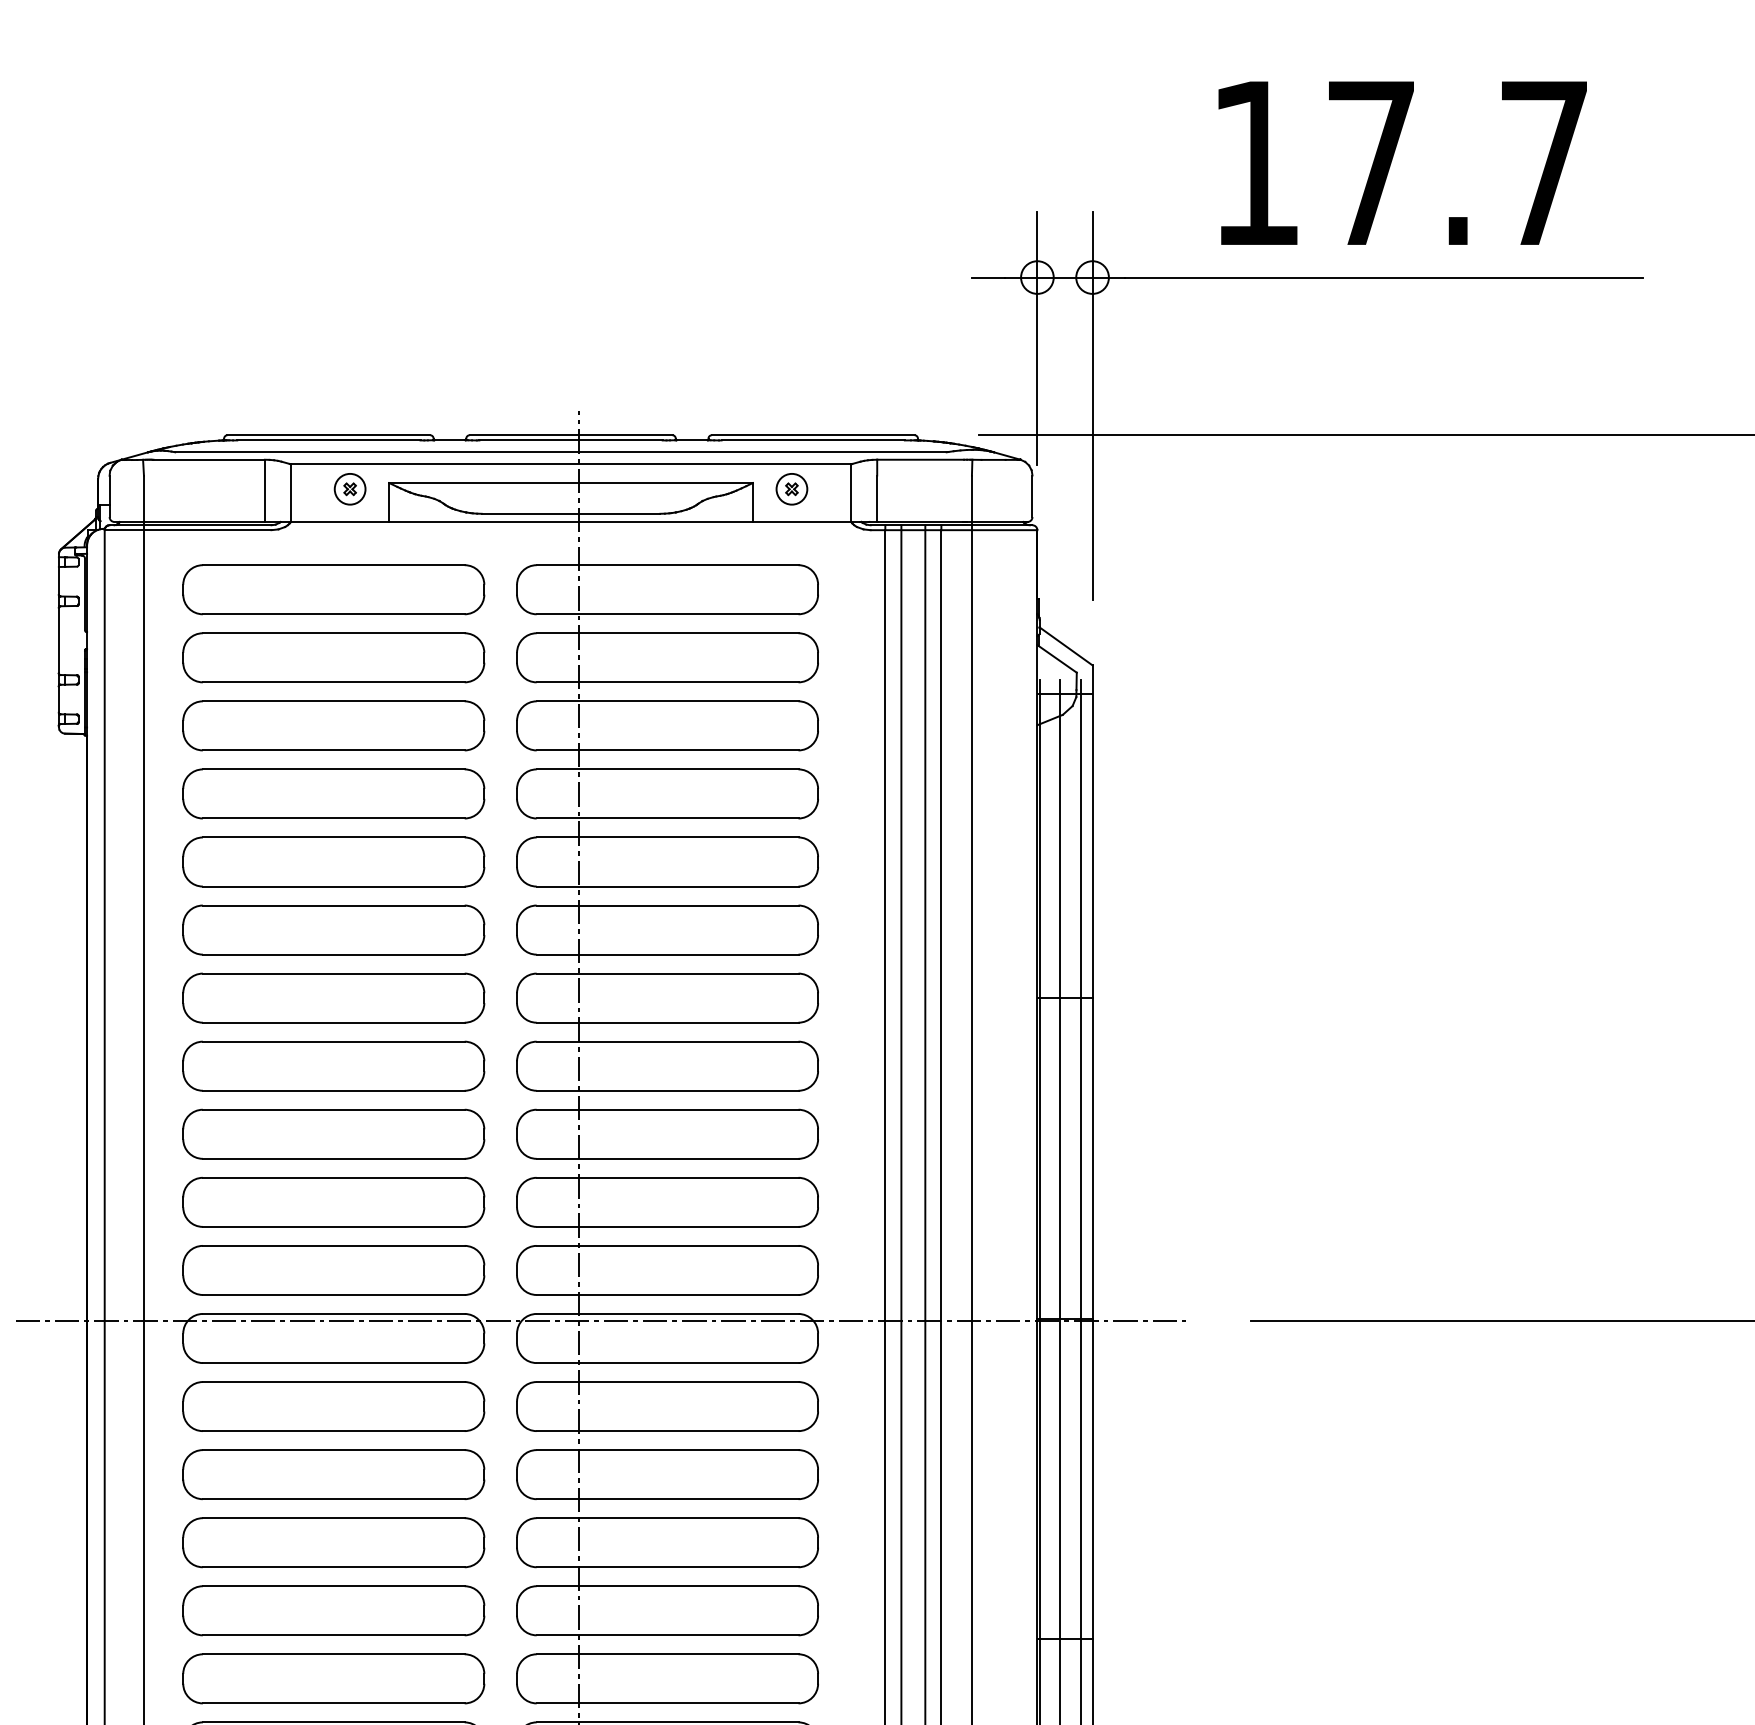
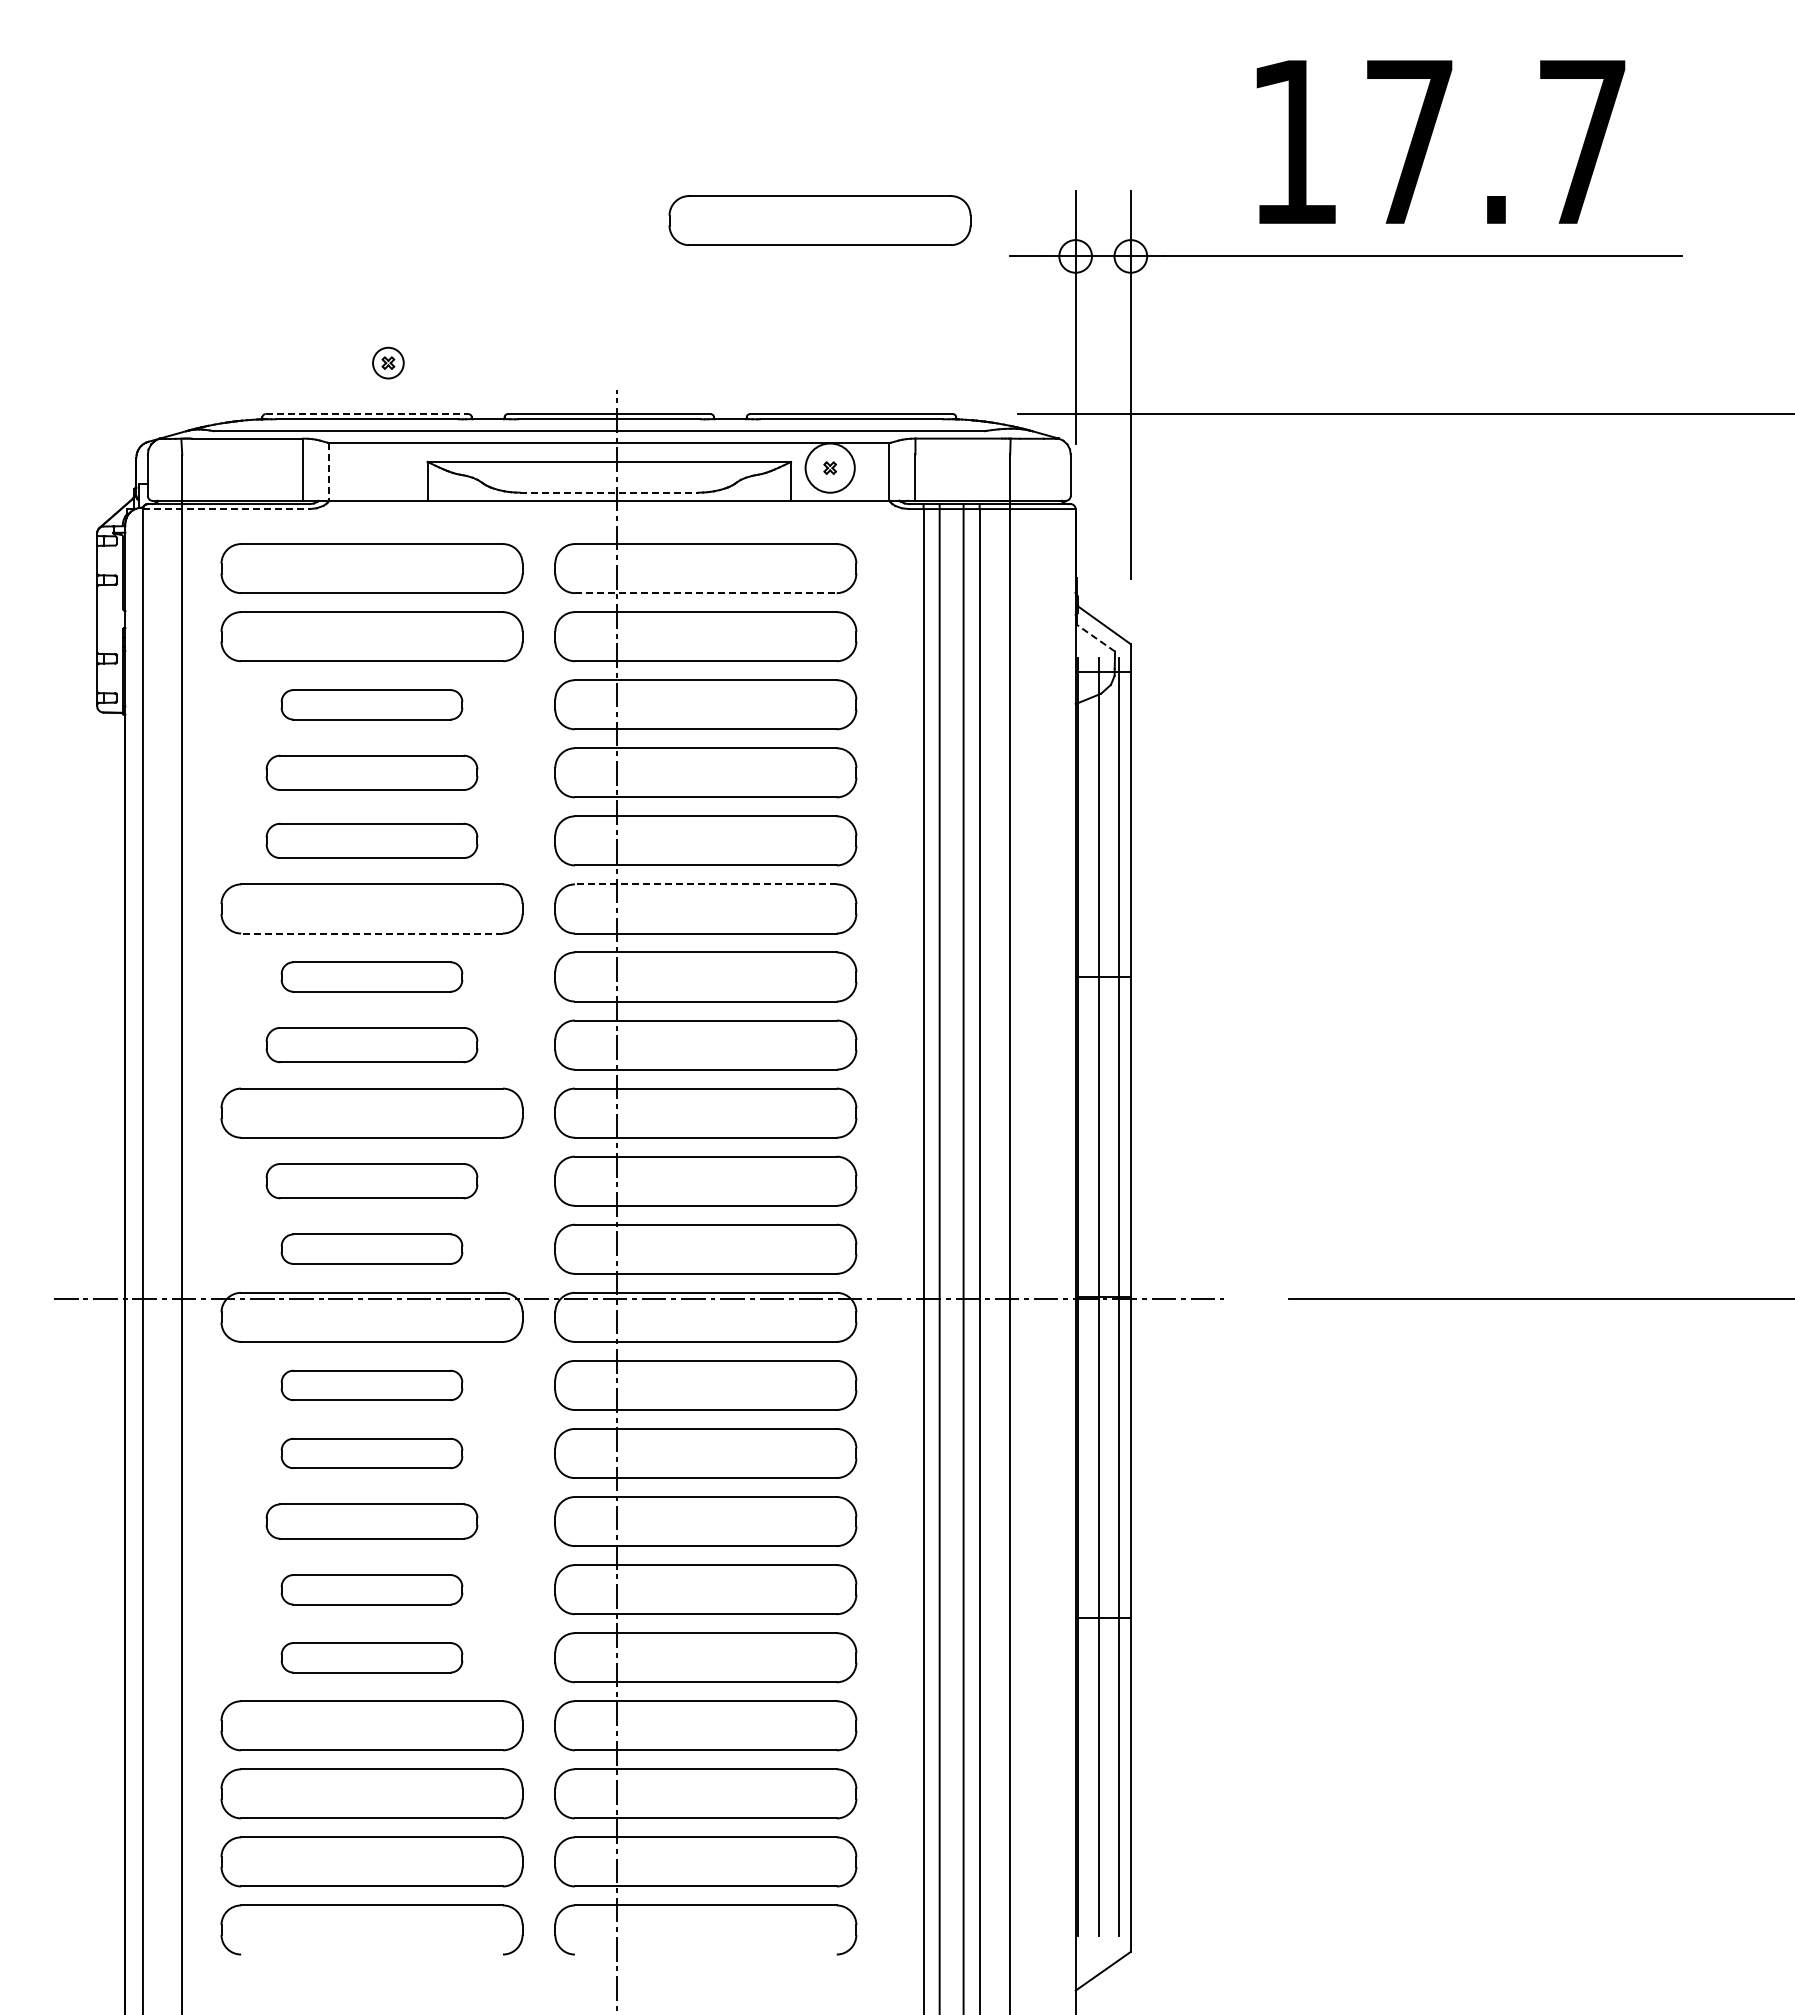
part: (781, 241) -> (819, 220), added
line: (329, 435) -> (367, 414), solid -> dashed
part: (350, 488) -> (388, 362), moved
circle: (791, 488) -> (829, 467), size x1.6
line: (291, 492) -> (329, 471), solid -> dashed
line: (571, 513) -> (609, 492), solid -> dashed
line: (188, 530) -> (226, 509), solid -> dashed
line: (667, 614) -> (705, 593), solid -> dashed
line: (1056, 658) -> (1094, 637), solid -> dashed
part: (333, 725) -> (371, 704), size x0.6
part: (333, 793) -> (371, 772), size x0.7
part: (333, 861) -> (371, 840), size x0.7
line: (667, 905) -> (705, 884), solid -> dashed
line: (334, 954) -> (372, 933), solid -> dashed
part: (333, 997) -> (371, 976), size x0.6
part: (333, 1065) -> (371, 1044), size x0.7
part: (333, 1201) -> (371, 1180), size x0.7
part: (333, 1269) -> (371, 1248), size x0.6
part: (333, 1406) -> (371, 1385), size x0.6
part: (333, 1474) -> (371, 1453), size x0.6
part: (333, 1542) -> (371, 1521), size x0.7
part: (333, 1610) -> (371, 1589), size x0.6
part: (333, 1678) -> (371, 1657), size x0.6

